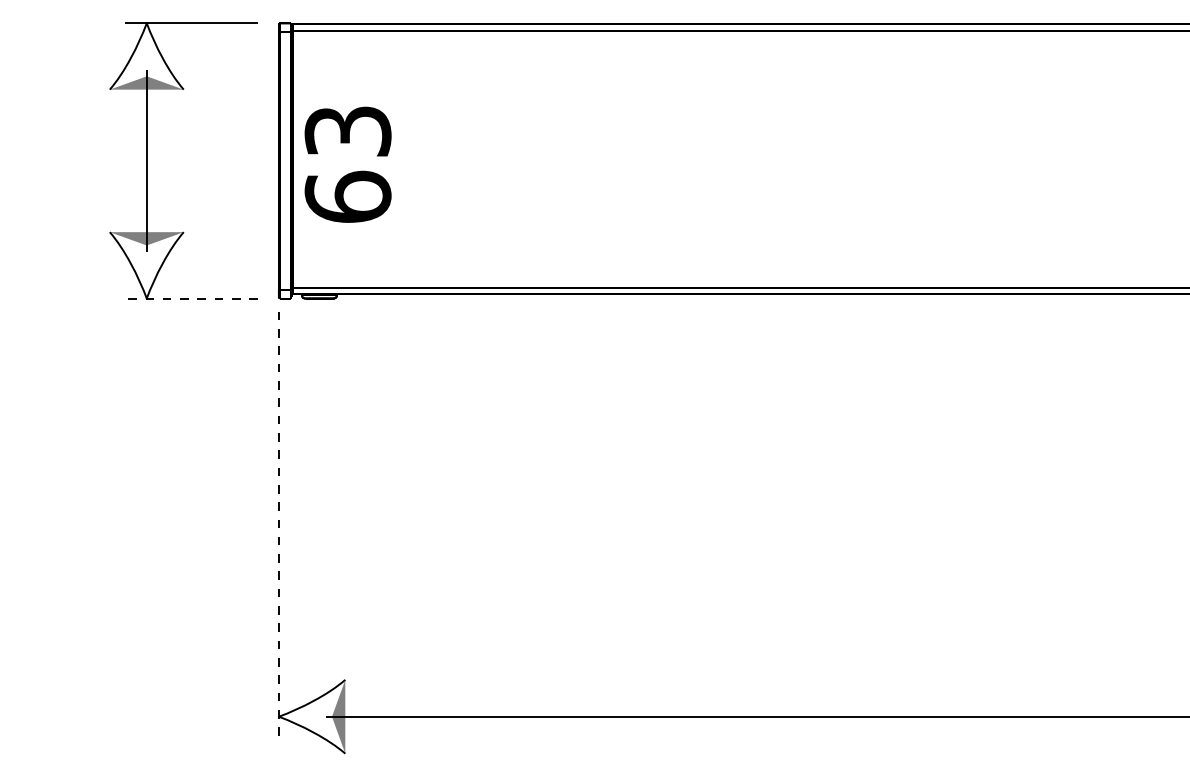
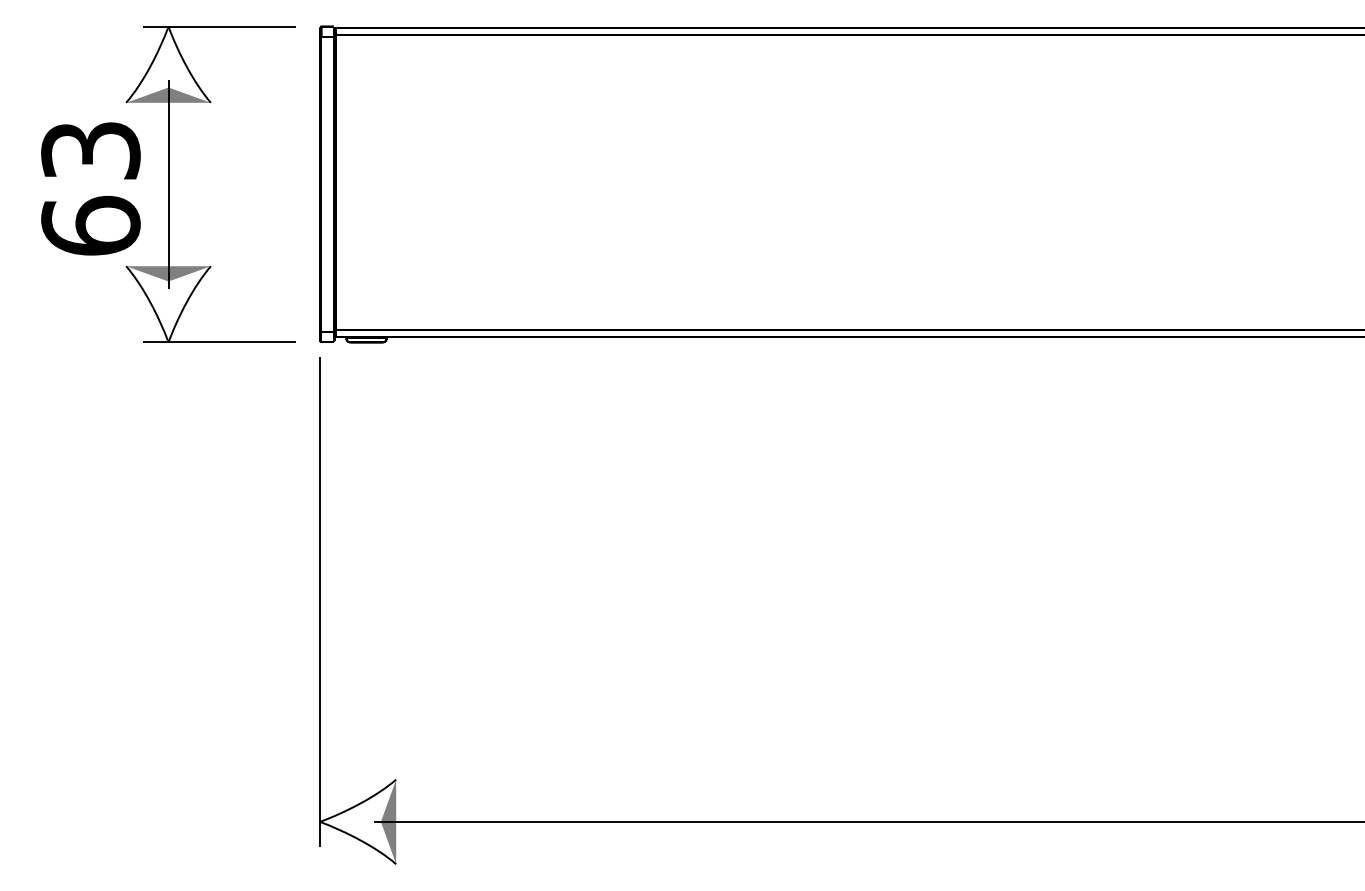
text: (347, 164) -> (90, 188), moved
line: (191, 298) -> (219, 342), dashed -> solid
line: (278, 525) -> (319, 602), dashed -> solid

